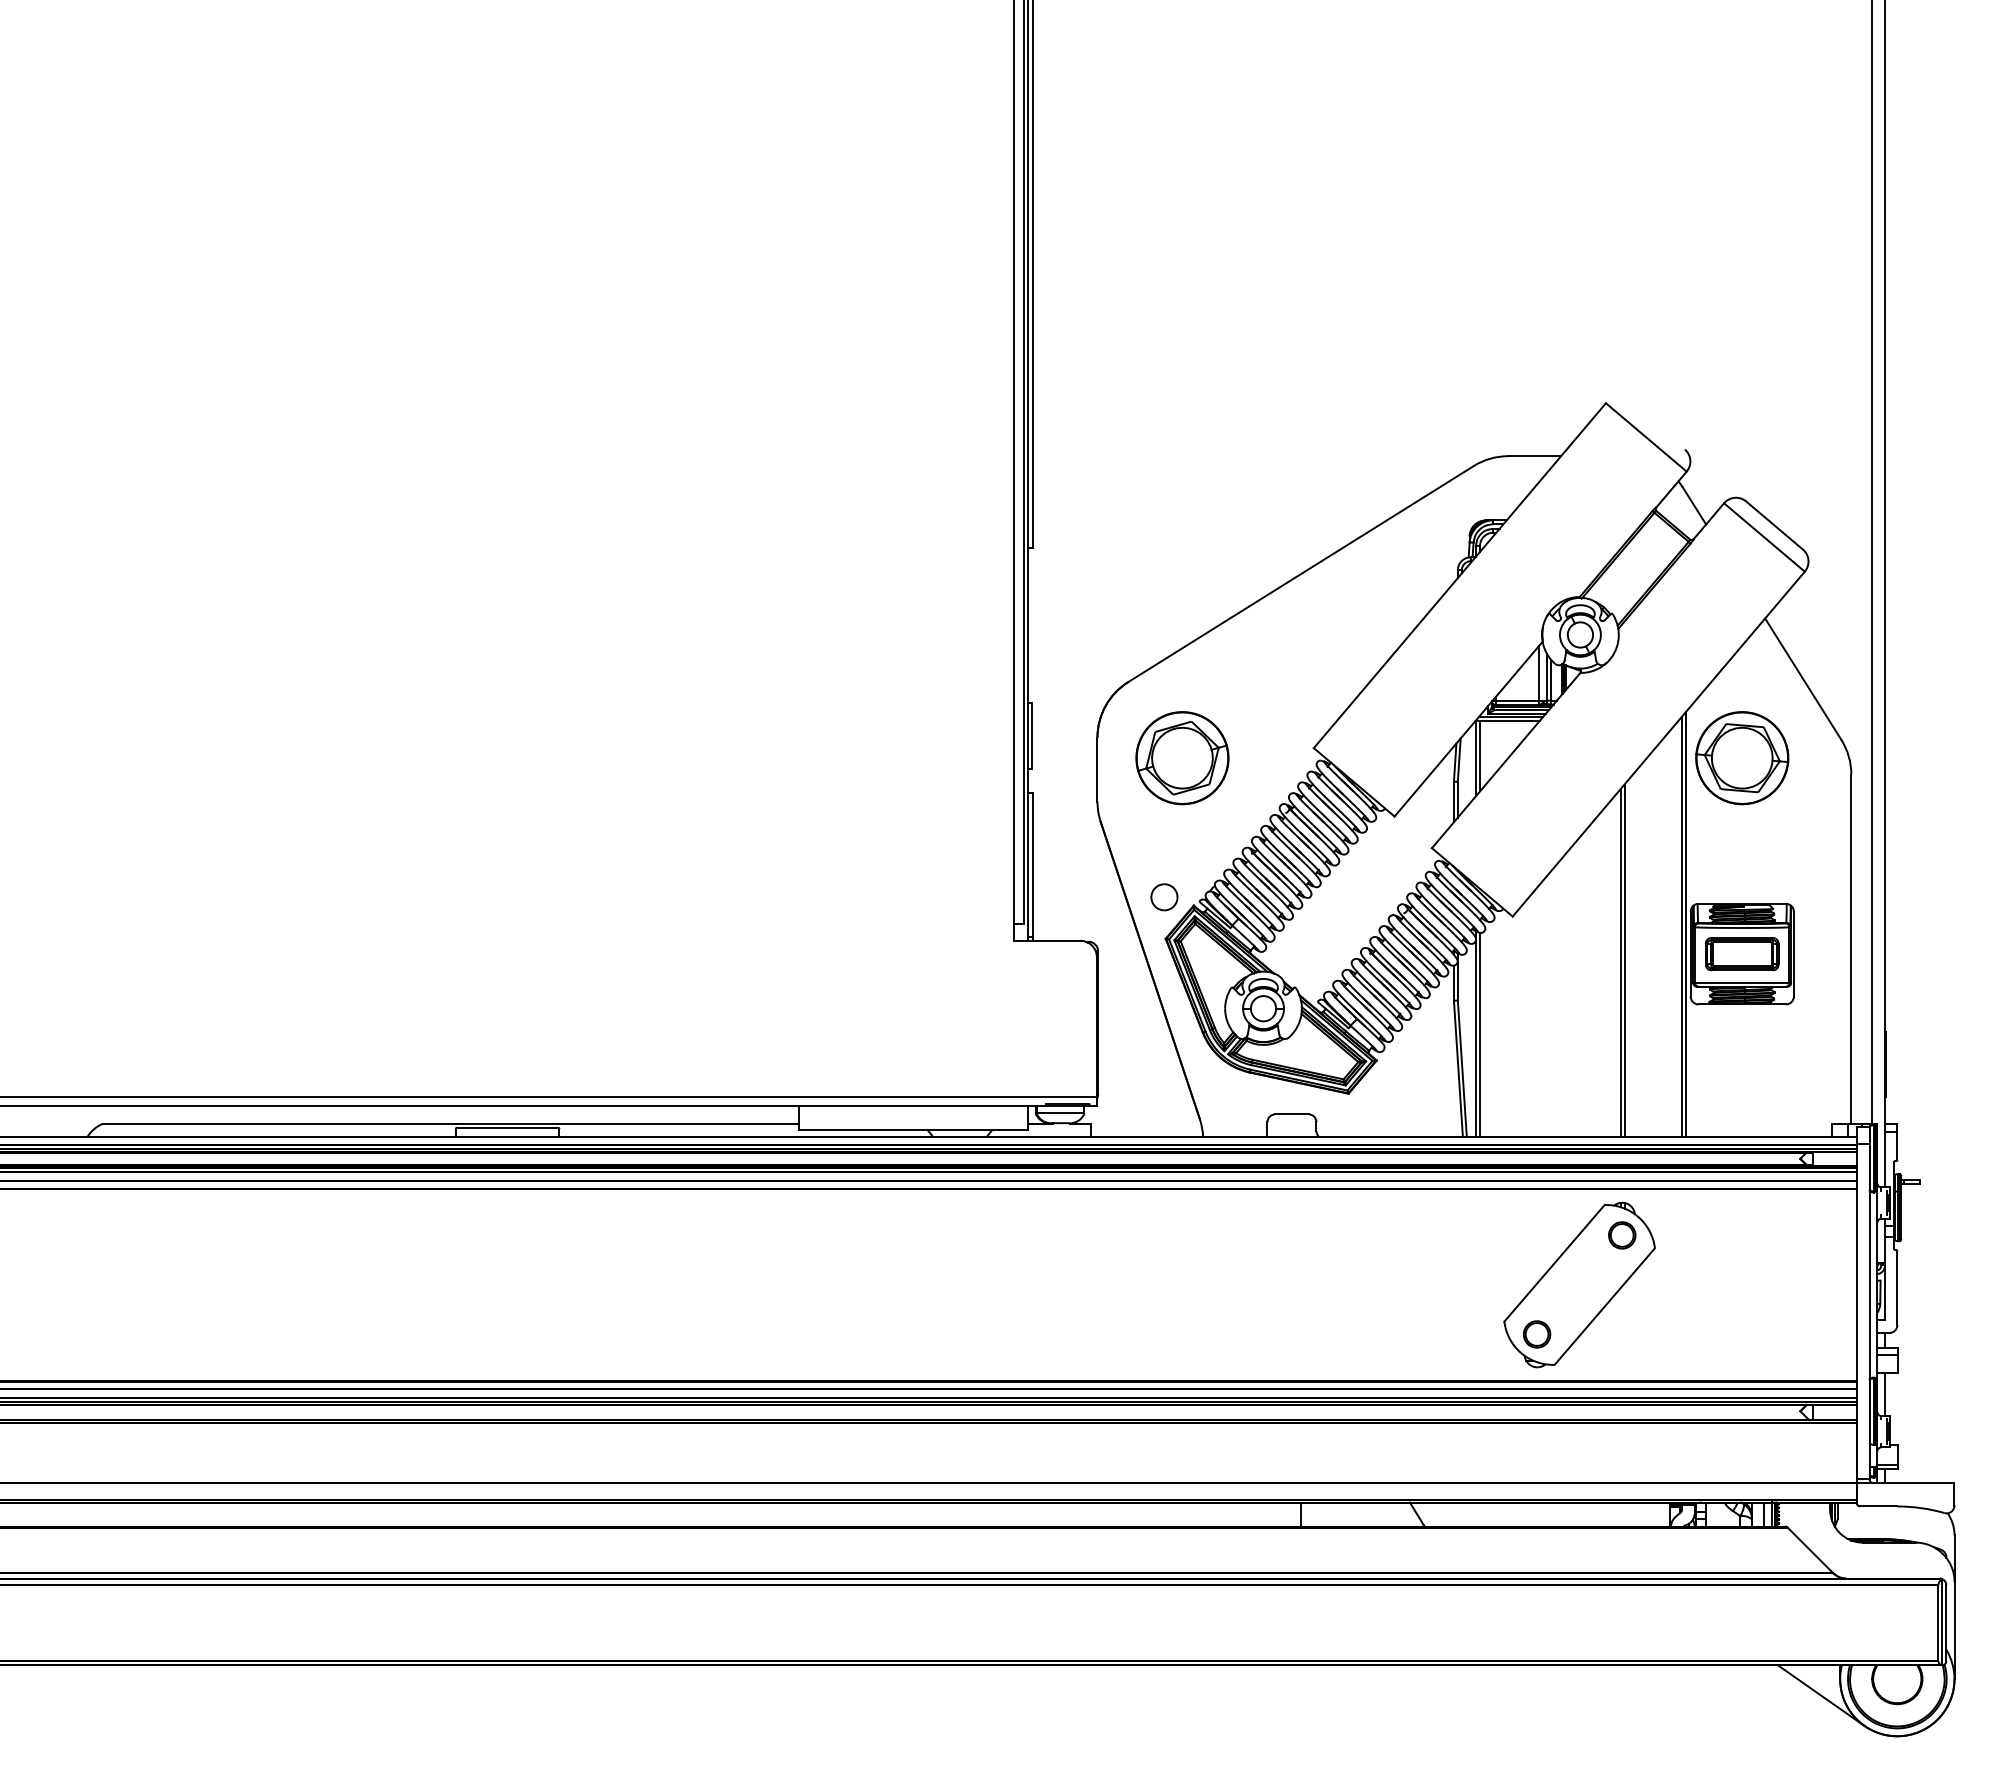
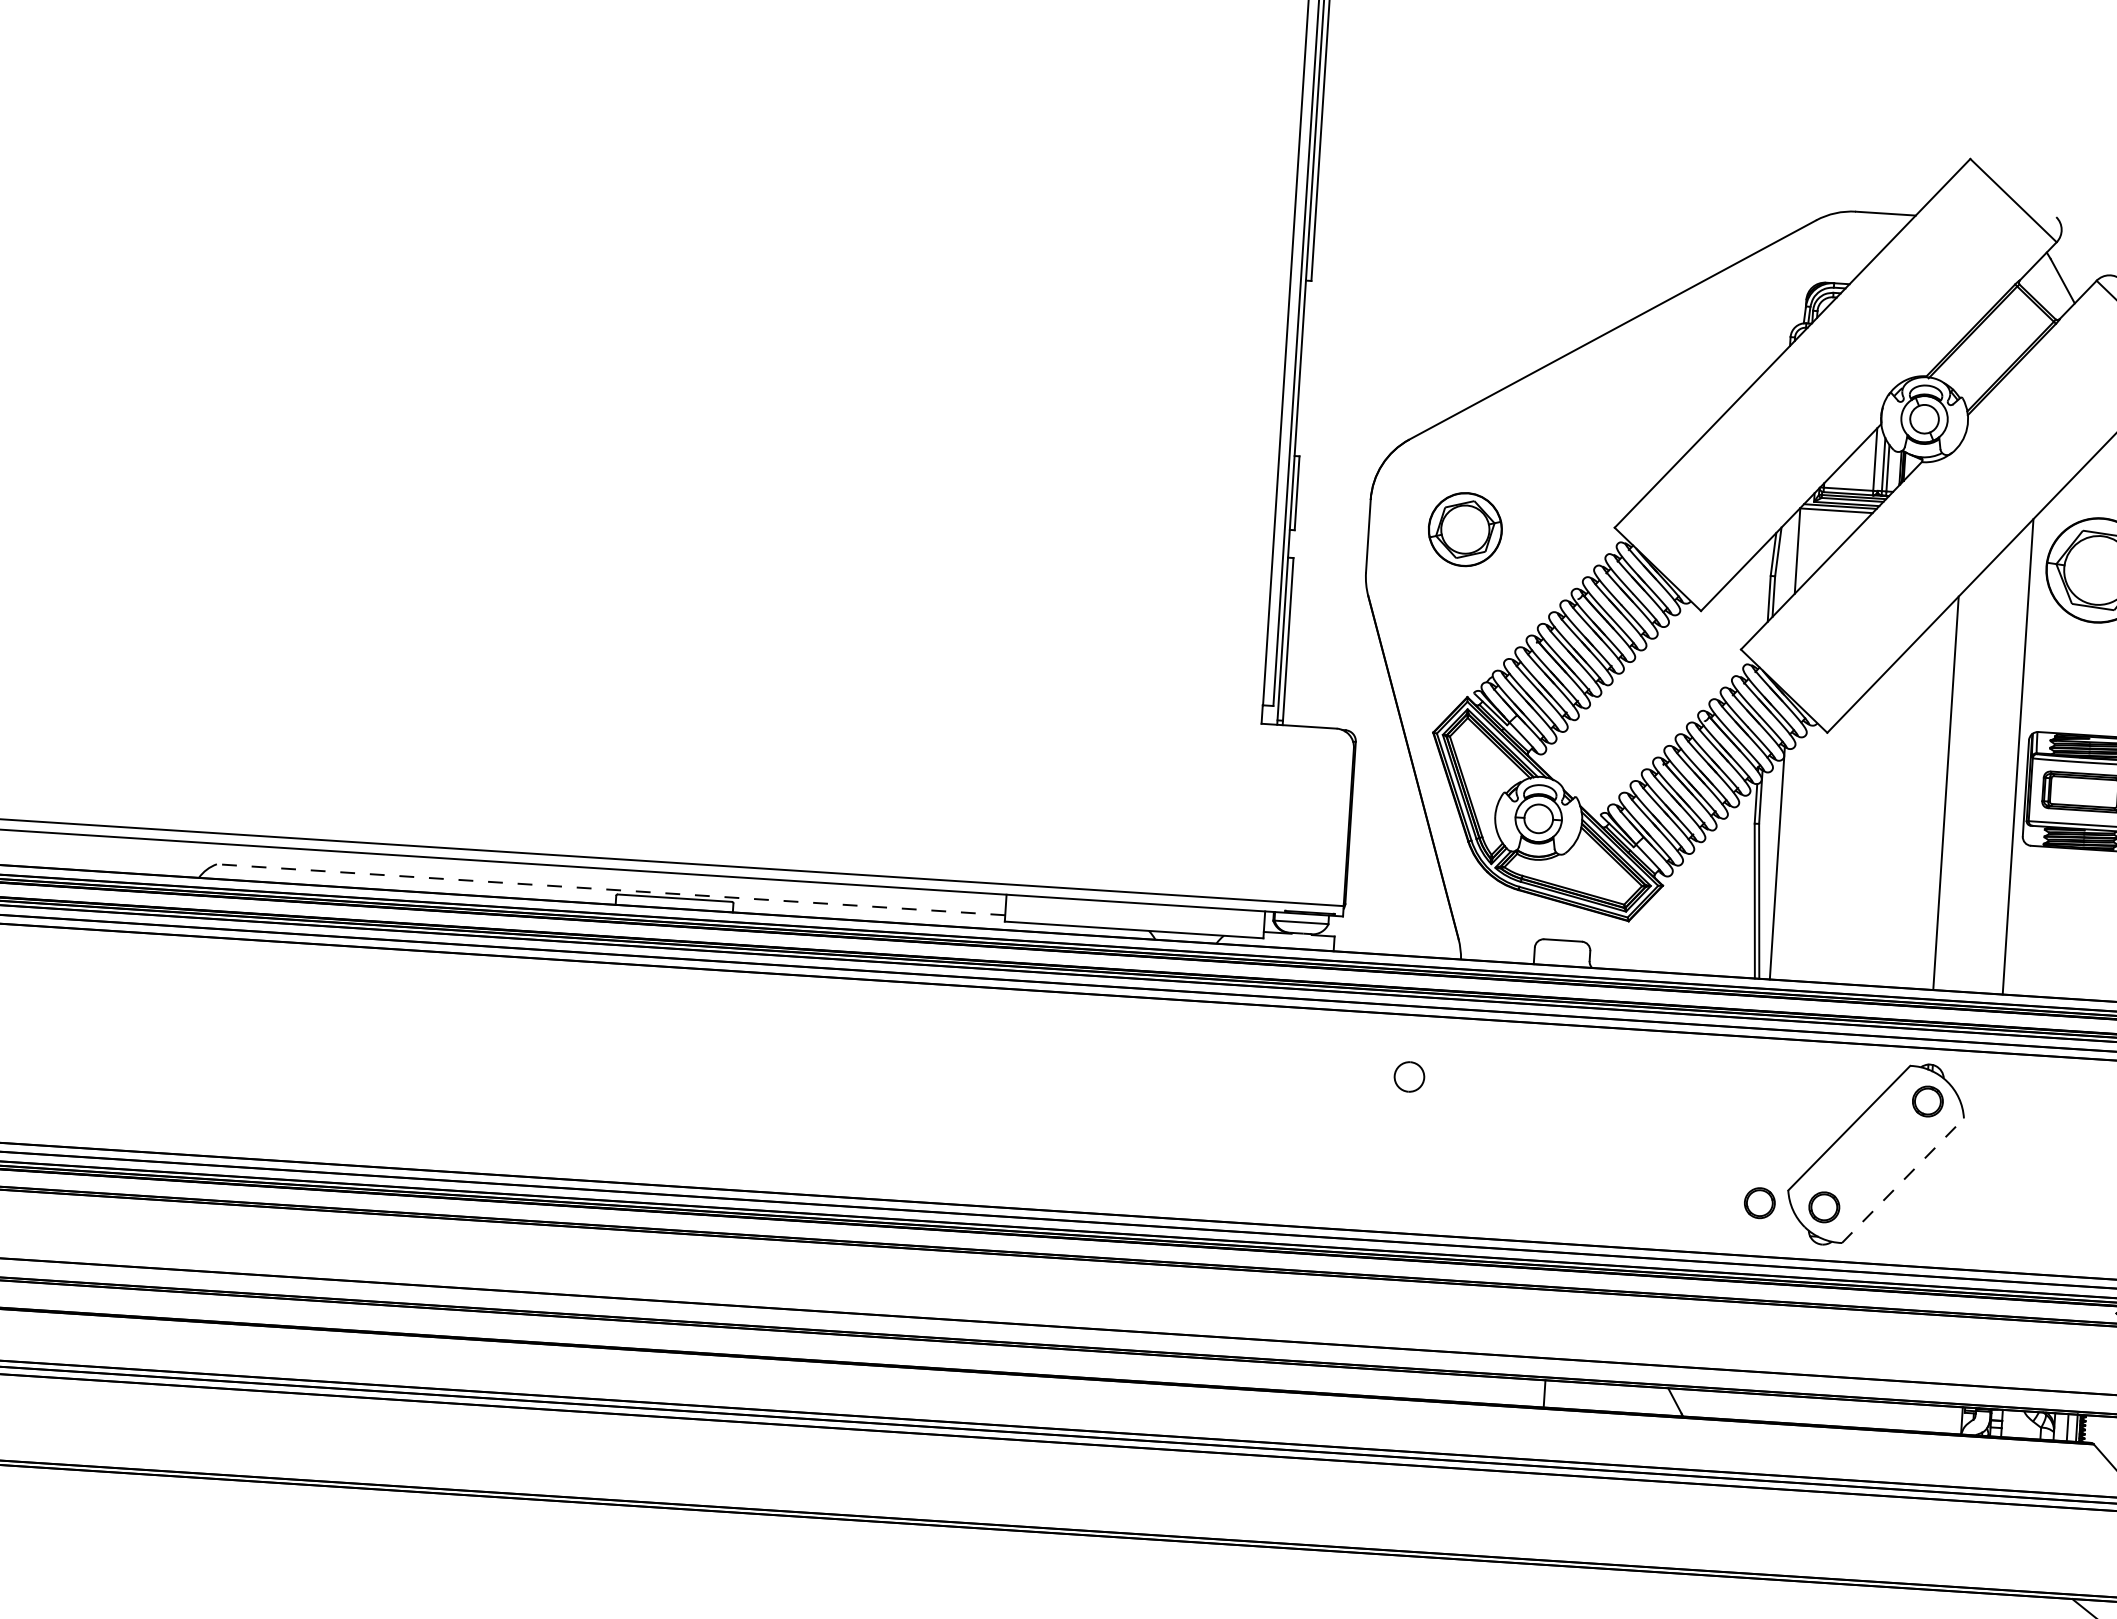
line: (1480, 755) -> (1802, 548), removed
part: (1182, 758) -> (1465, 529), size x0.7
part: (1164, 897) -> (1409, 1077), moved
line: (1685, 924) -> (2022, 754), removed
line: (1624, 960) -> (1950, 790), removed
line: (1480, 1034) -> (1782, 863), removed
line: (450, 1123) -> (610, 889), solid -> dashed
line: (1604, 1306) -> (1902, 1180), solid -> dashed
part: (1480, 1334) -> (1760, 1203), added

